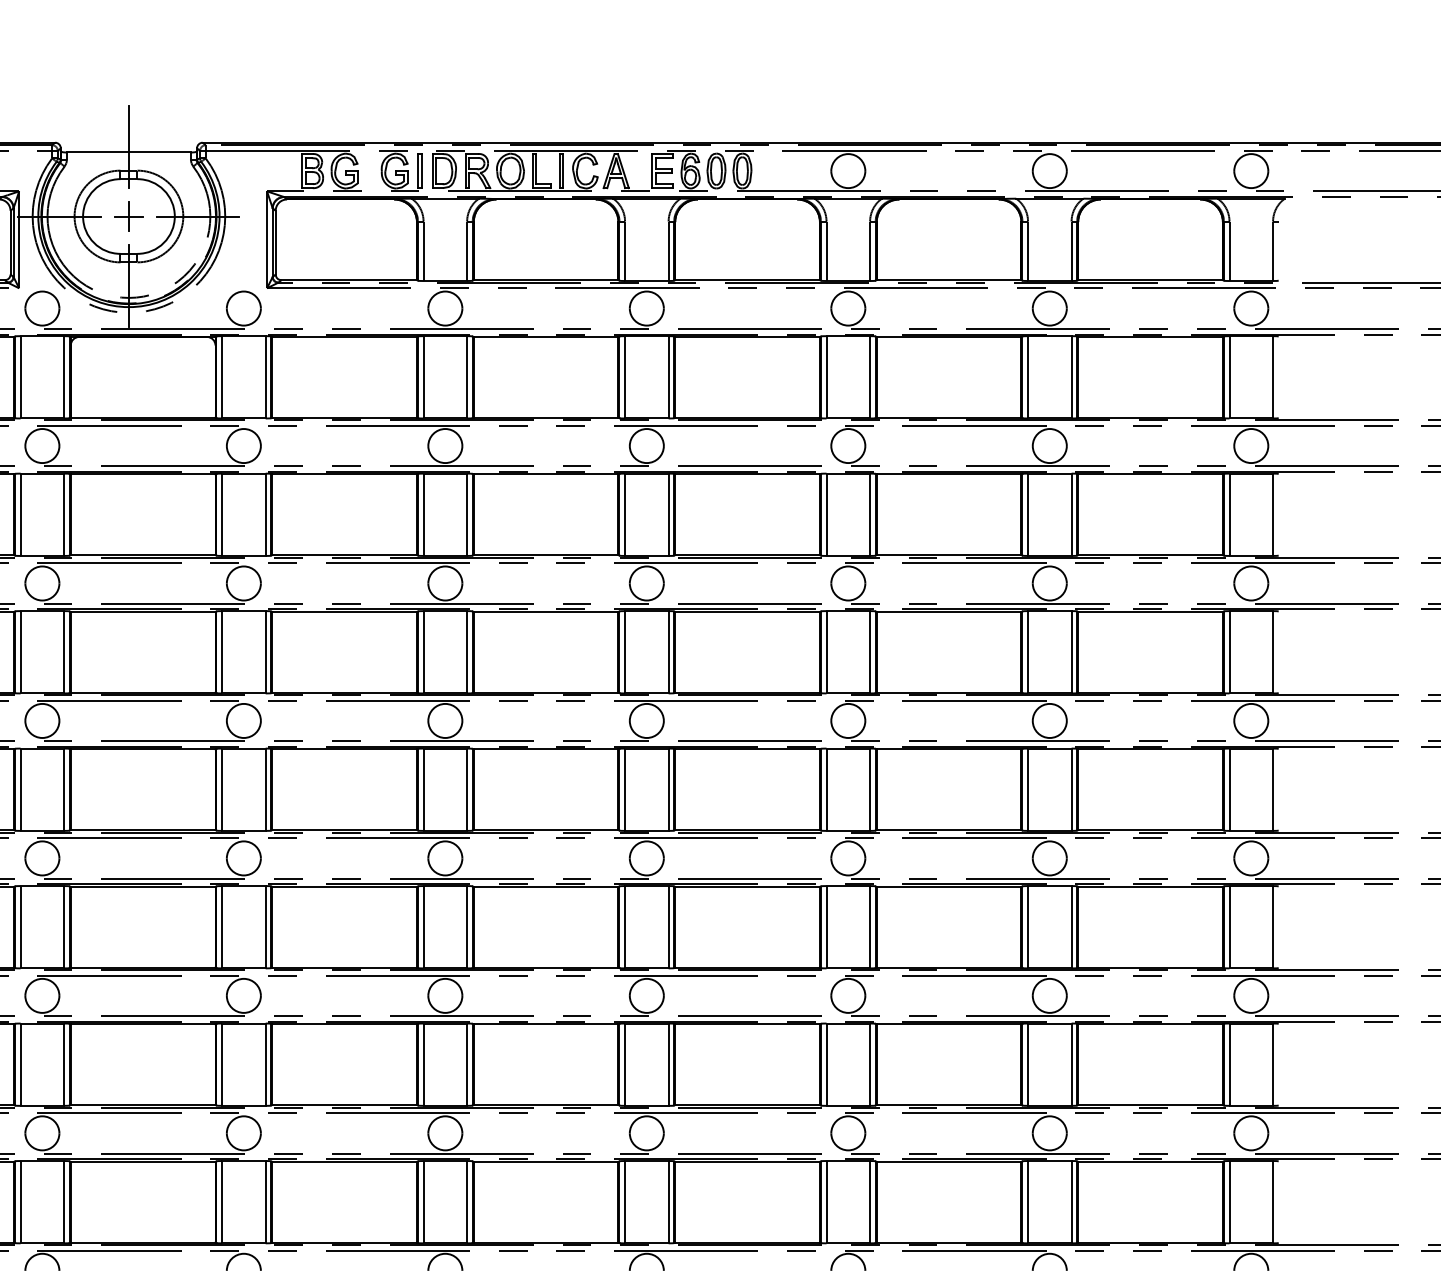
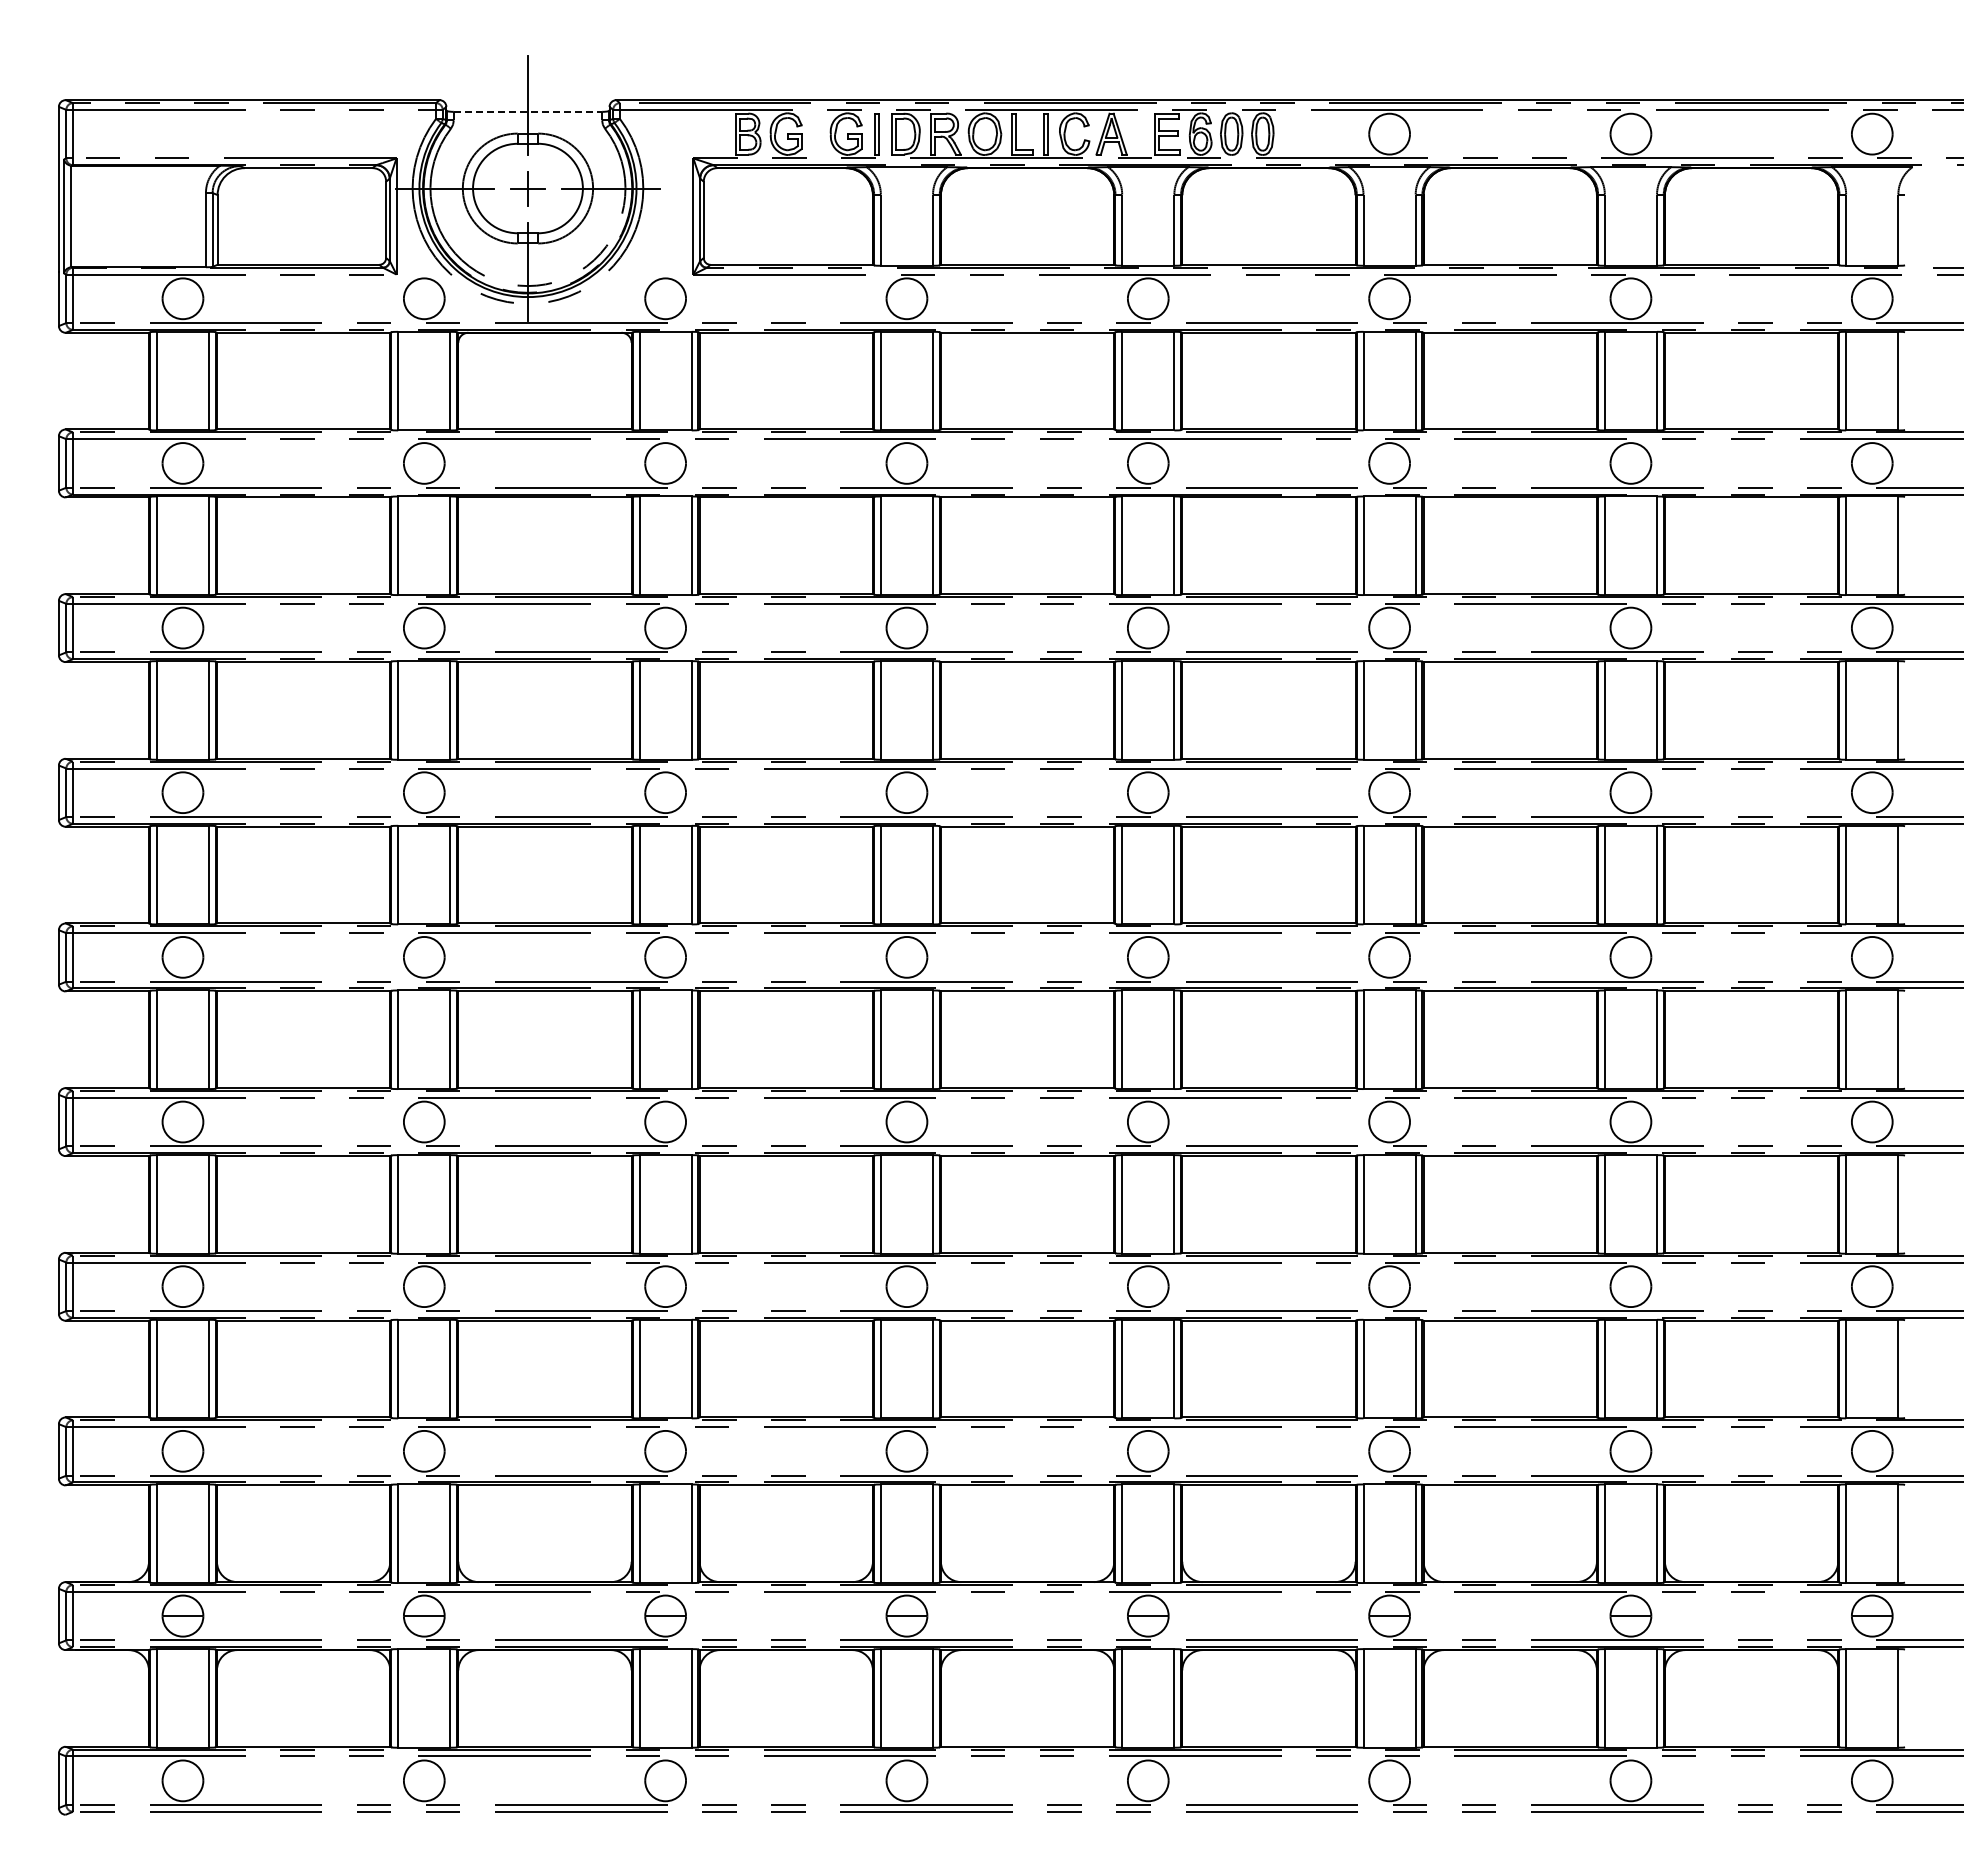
line: (129, 152) -> (528, 111), solid -> dashed

